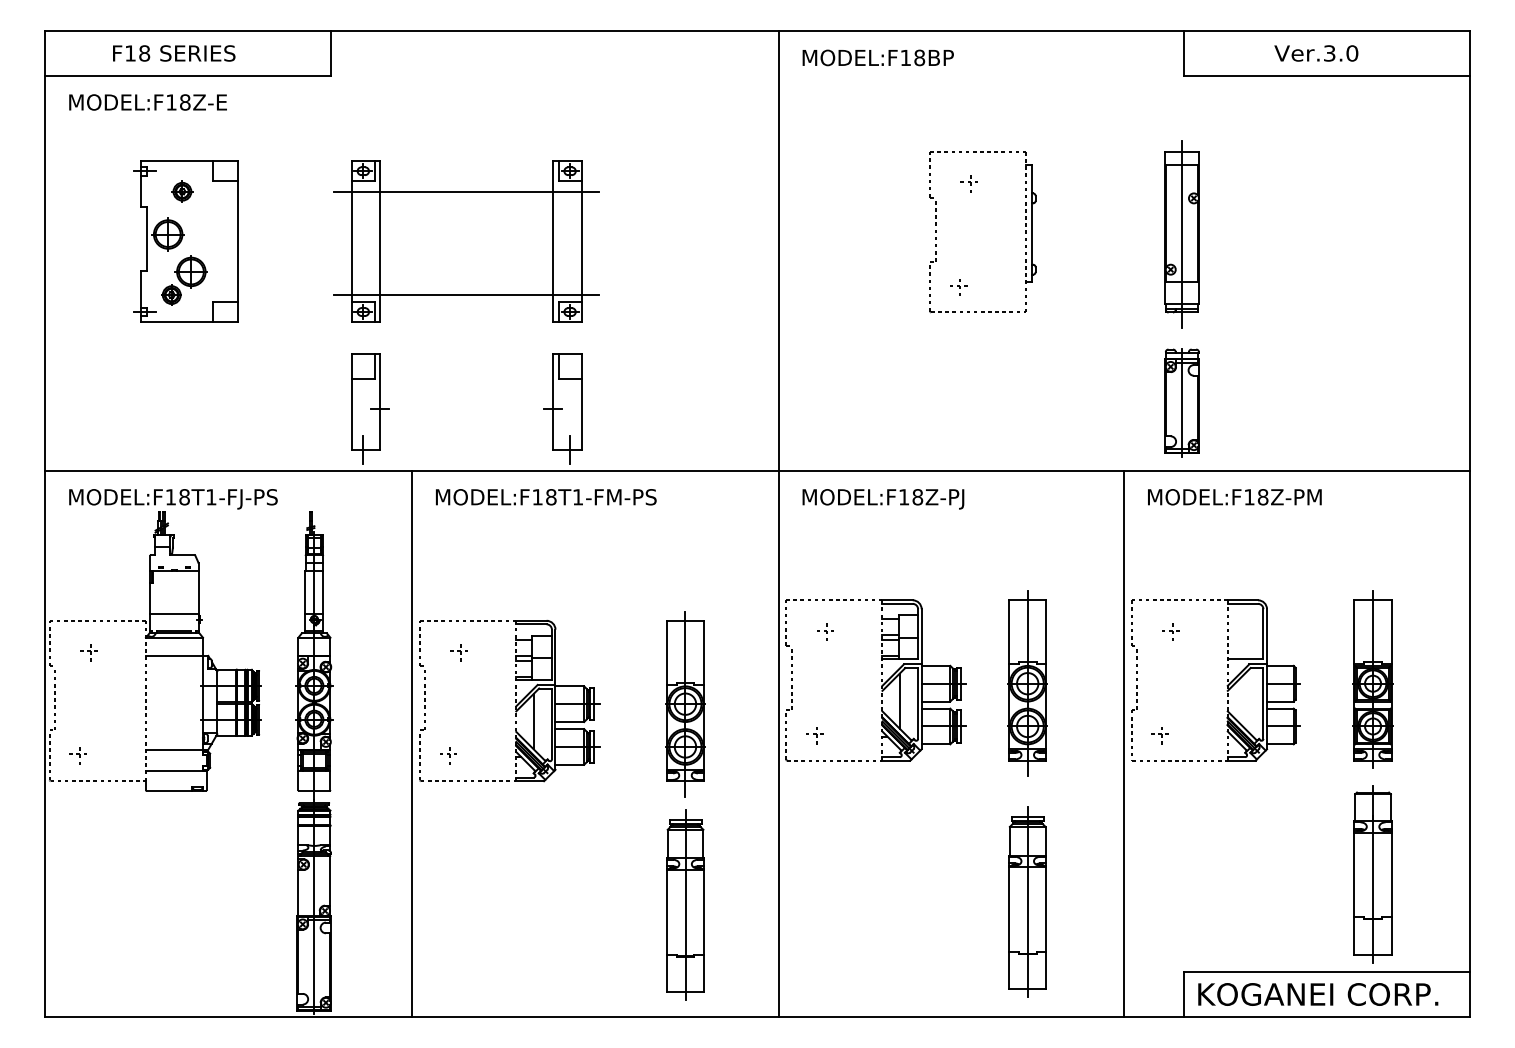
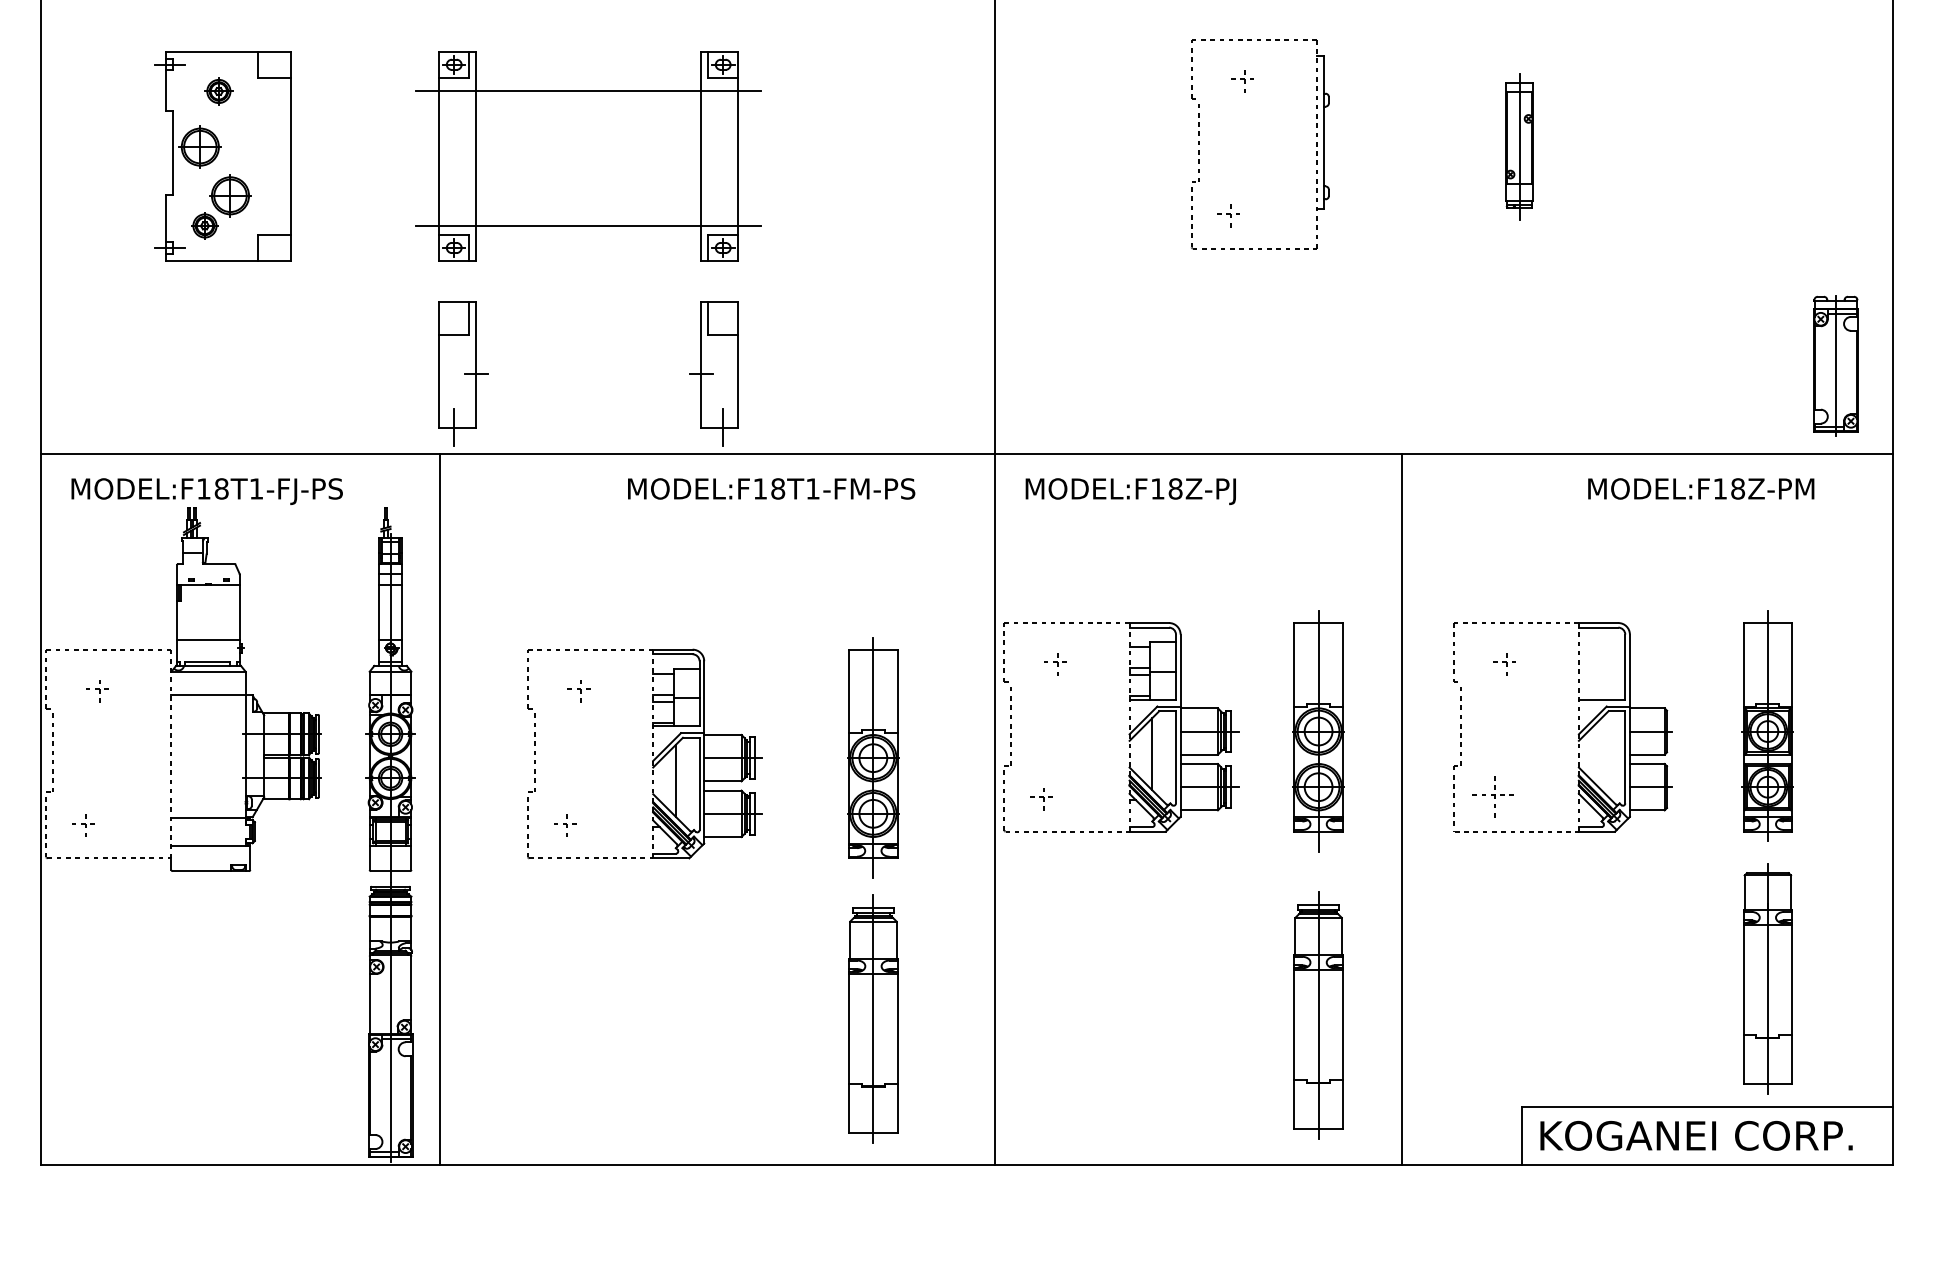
part: (1181, 234) -> (1518, 147), size x0.6
part: (1181, 402) -> (1834, 365), moved
text: (546, 497) -> (771, 489), moved
text: (1234, 497) -> (1700, 489), moved
part: (1159, 735) -> (1490, 798), size x1.6
line: (412, 743) -> (440, 809), moved
line: (1124, 743) -> (1402, 809), moved

